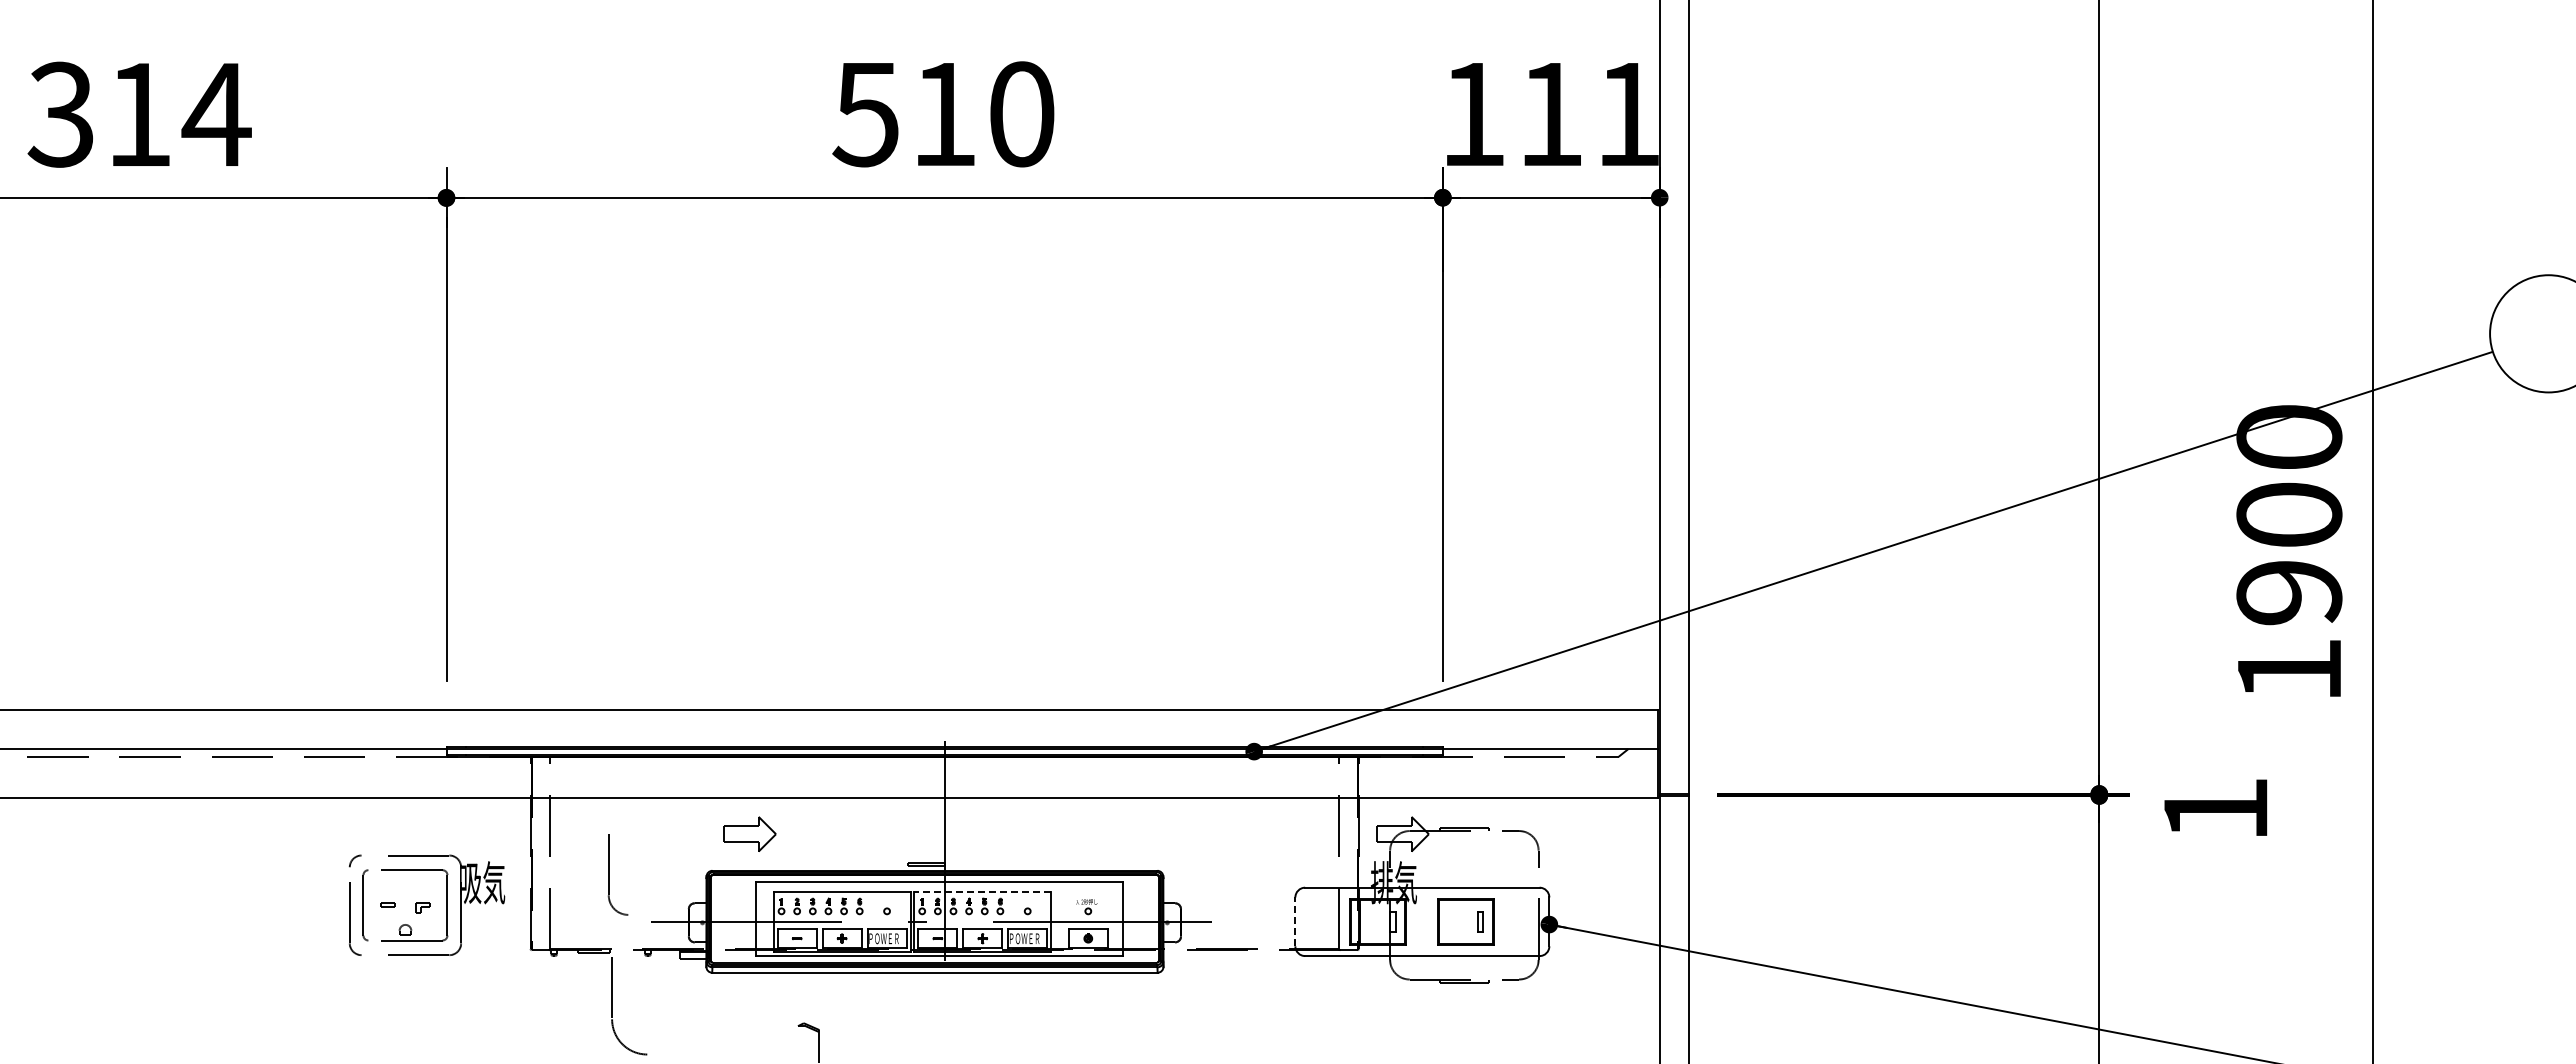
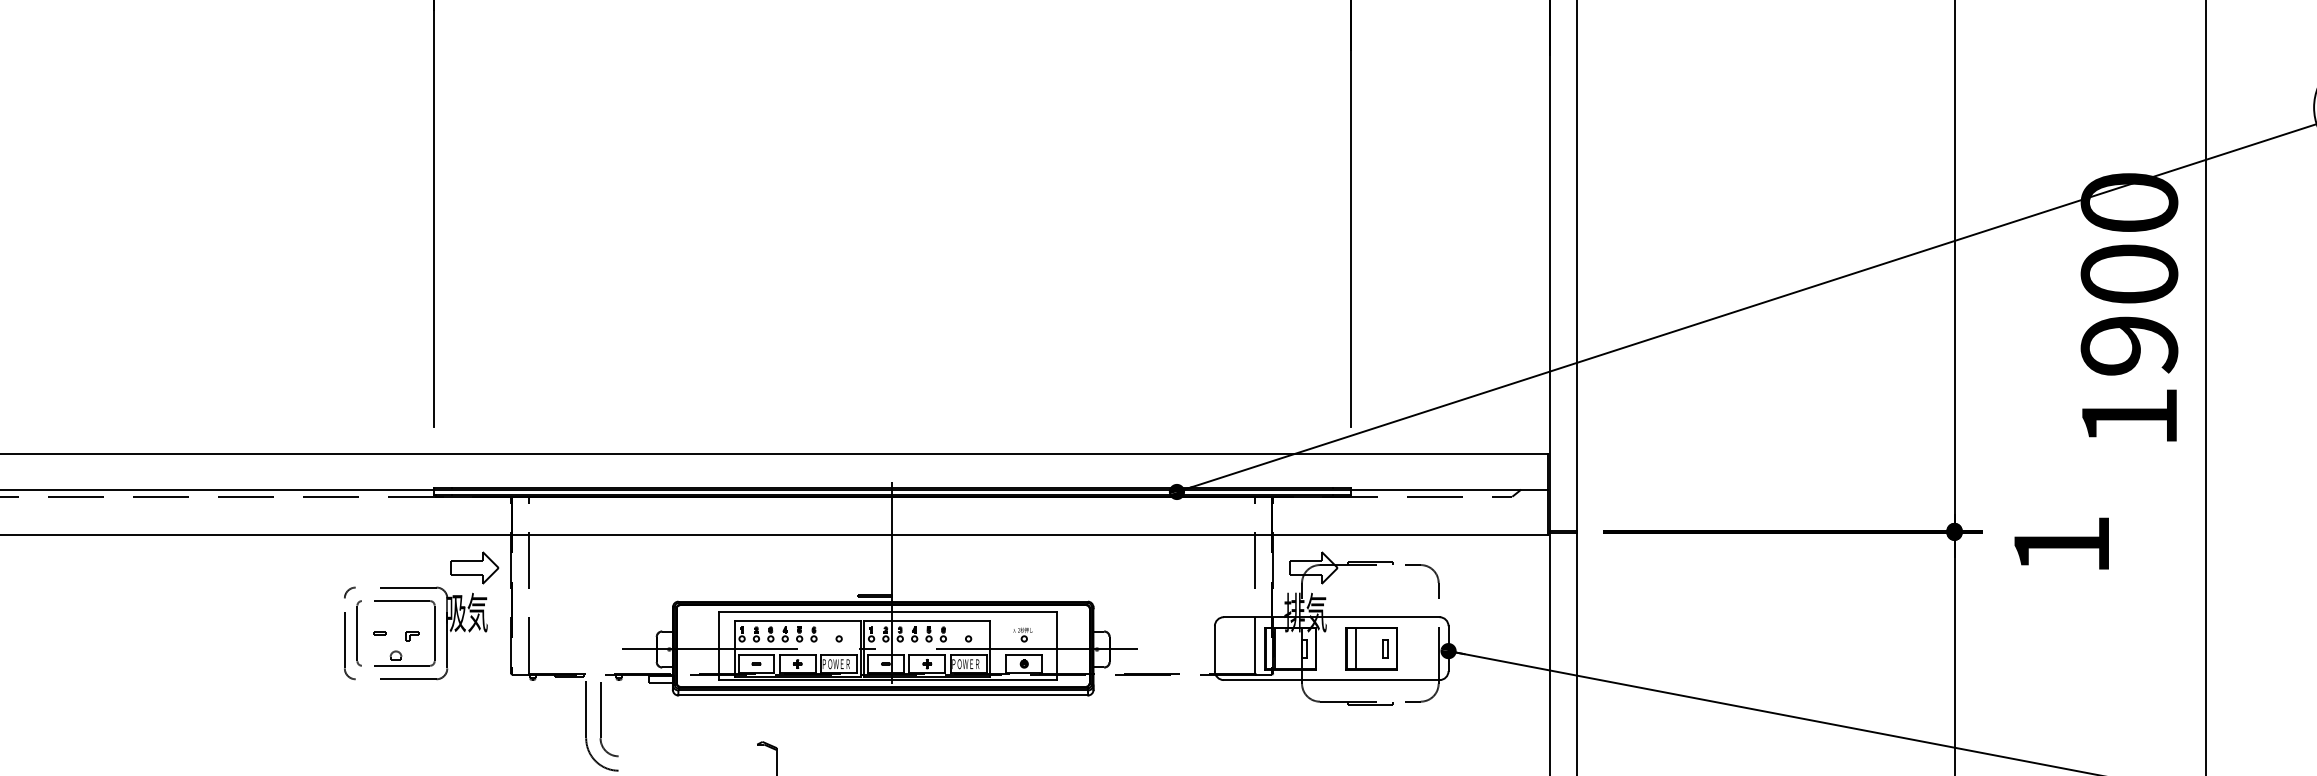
part: (749, 833) -> (474, 567), moved
part: (609, 874) -> (601, 719), moved
line: (982, 891) -> (926, 620), dashed -> solid
line: (1295, 921) -> (1214, 648), dashed -> solid
line: (1448, 921) -> (1355, 648), added

